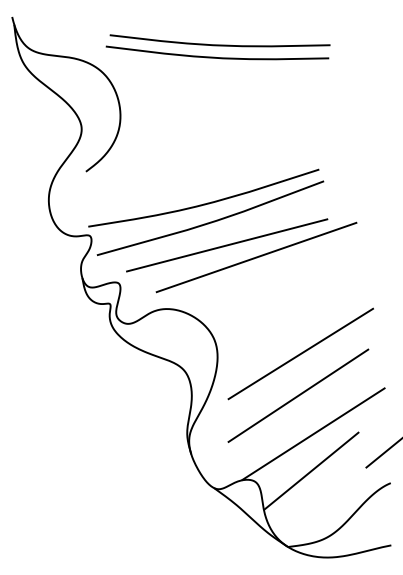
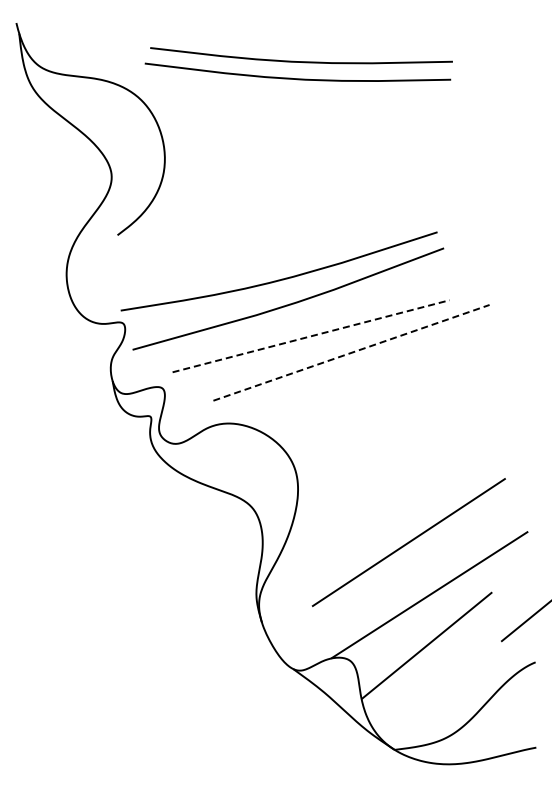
line: (227, 245) -> (311, 336), solid -> dashed
line: (256, 257) -> (351, 352), solid -> dashed
line: (301, 354) -> (412, 485), removed

